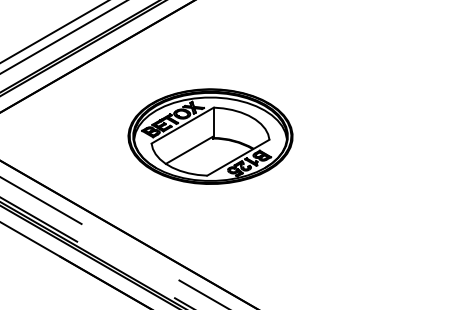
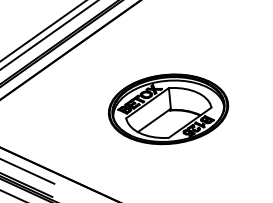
part: (210, 136) -> (168, 109), moved

